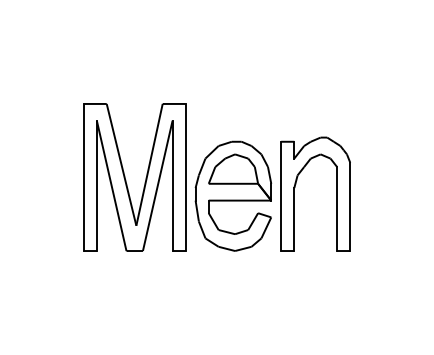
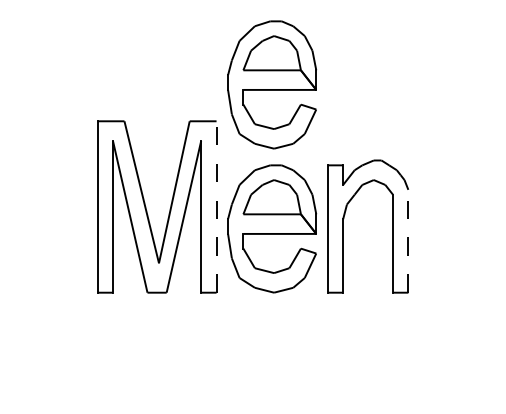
part: (233, 72) -> (272, 84), added
line: (185, 177) -> (216, 206), solid -> dashed
line: (350, 206) -> (408, 240), solid -> dashed

